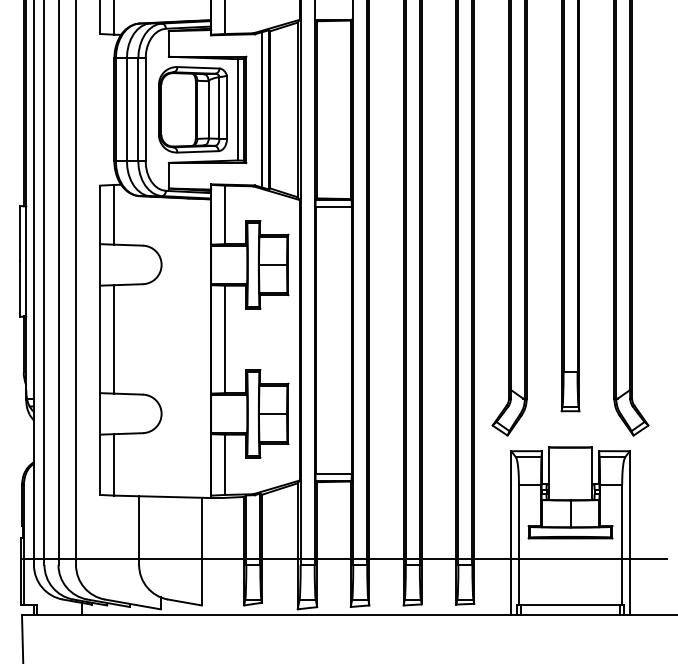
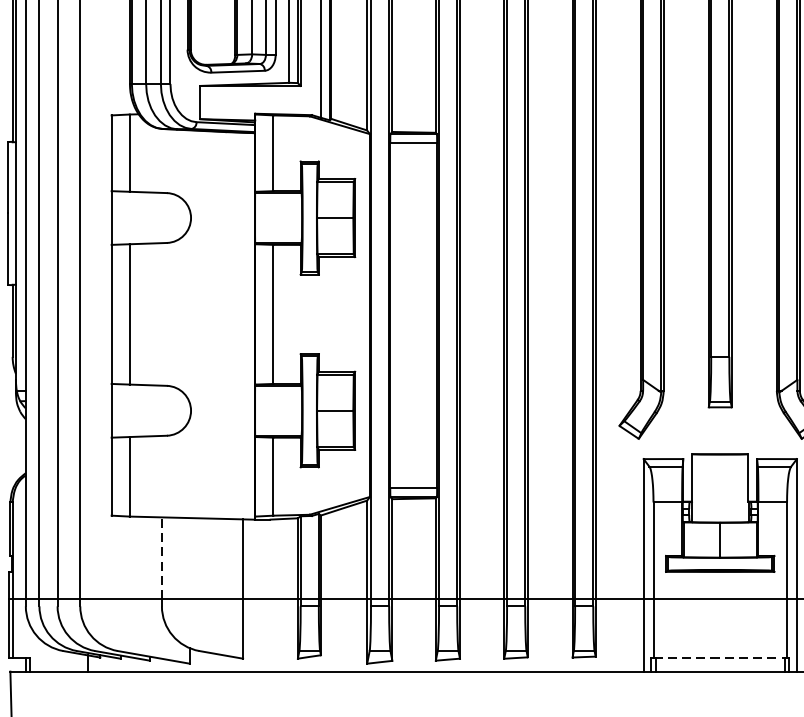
line: (139, 527) -> (162, 557), solid -> dashed
line: (570, 604) -> (720, 657), solid -> dashed

